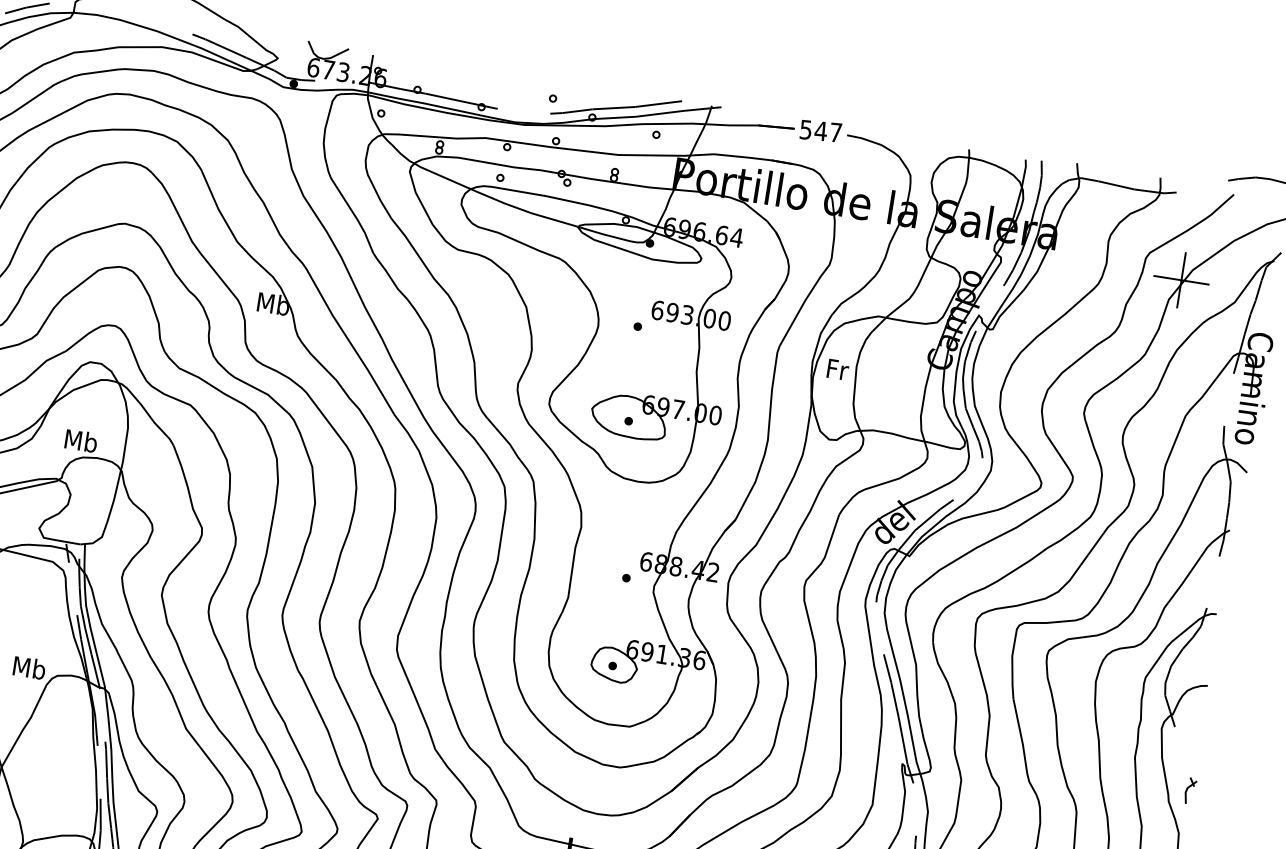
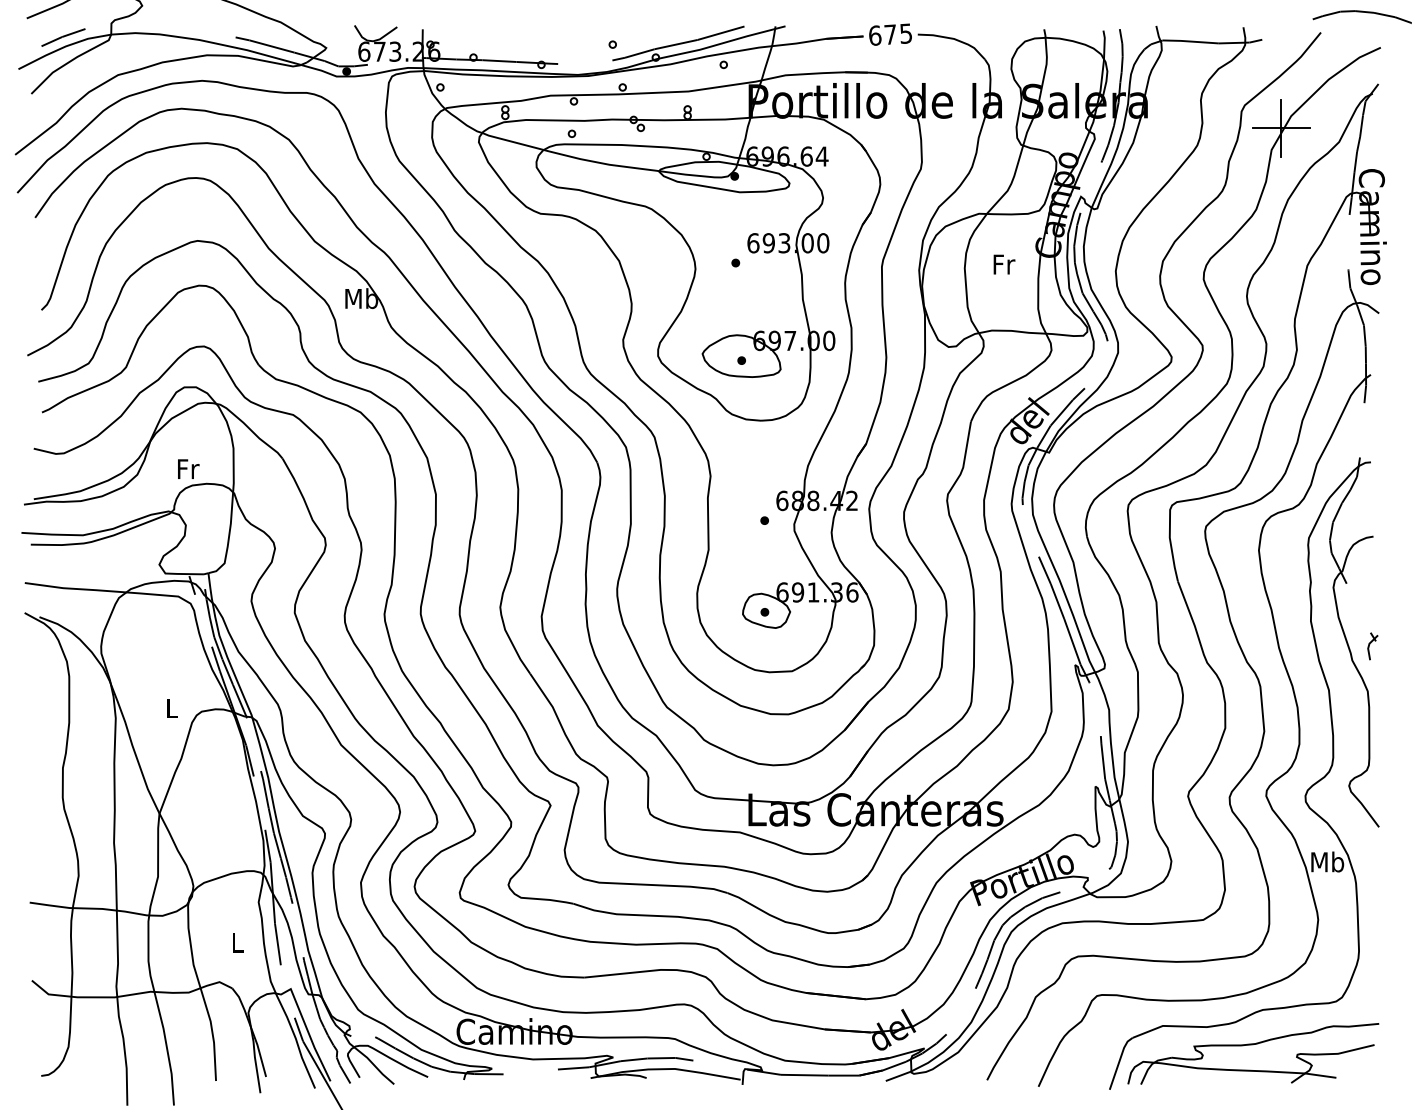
text: (820, 131) -> (890, 34), 547 -> 675
text: (838, 369) -> (1004, 264), moved
text: (80, 440) -> (187, 468), Mb -> Fr
text: (29, 667) -> (171, 707), Mb -> L

